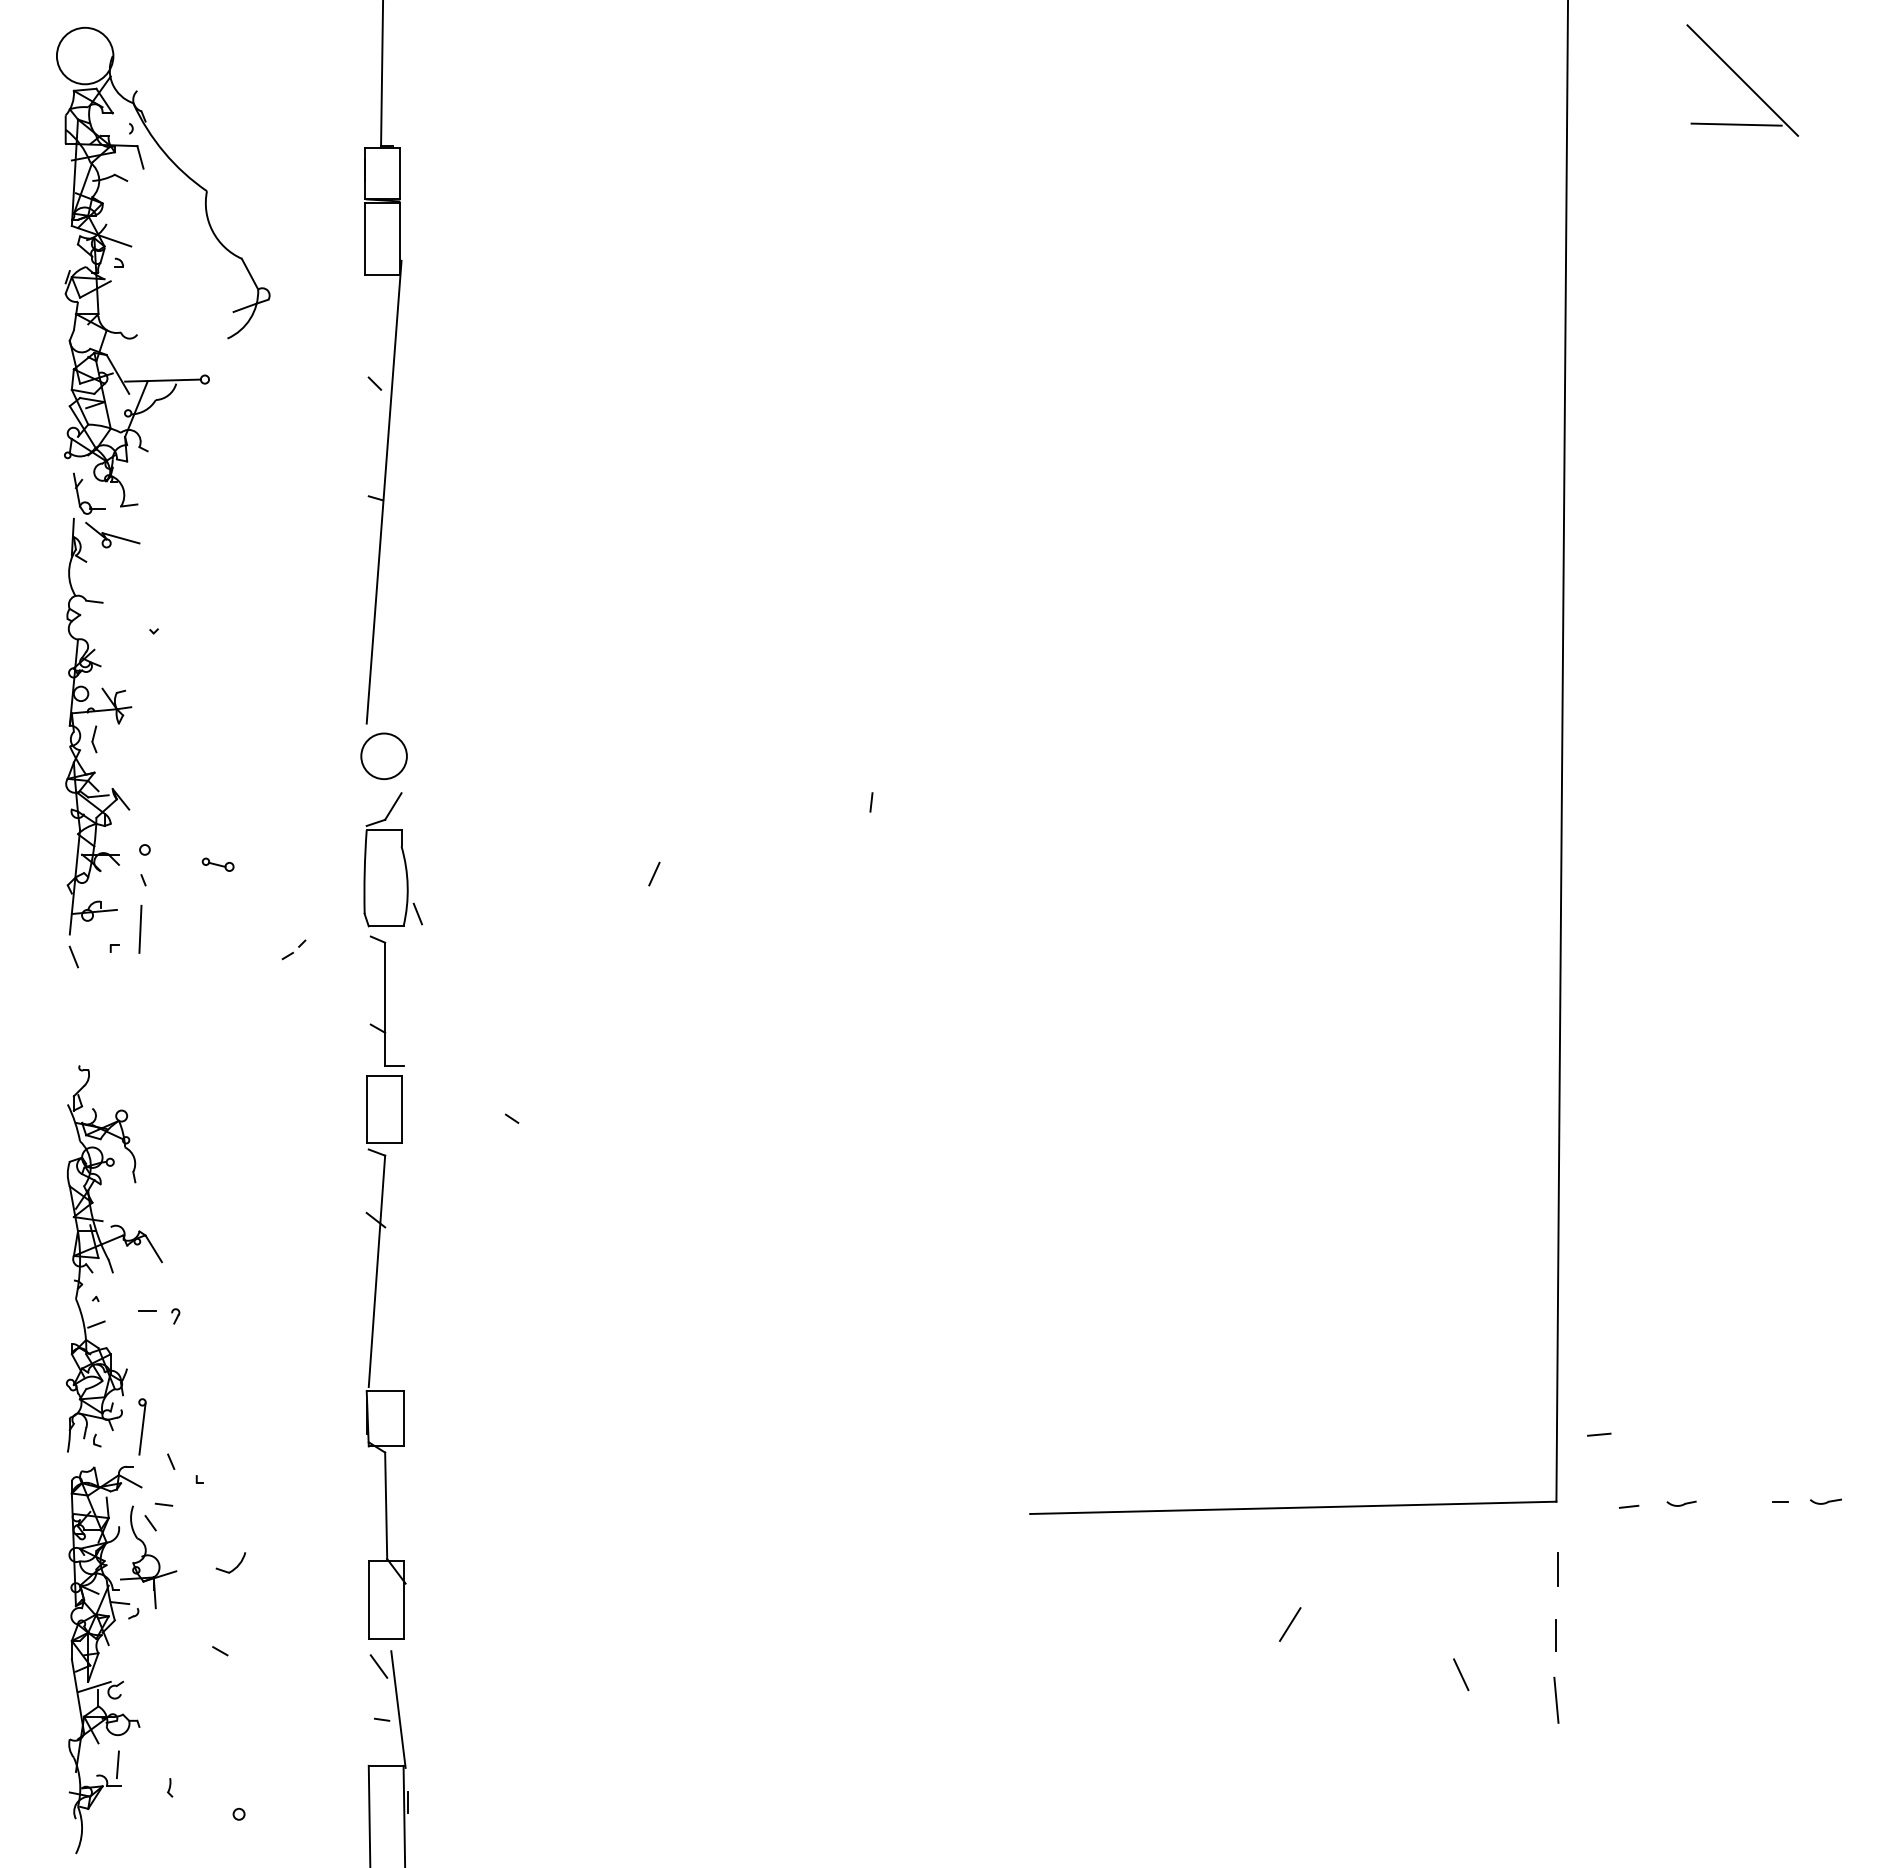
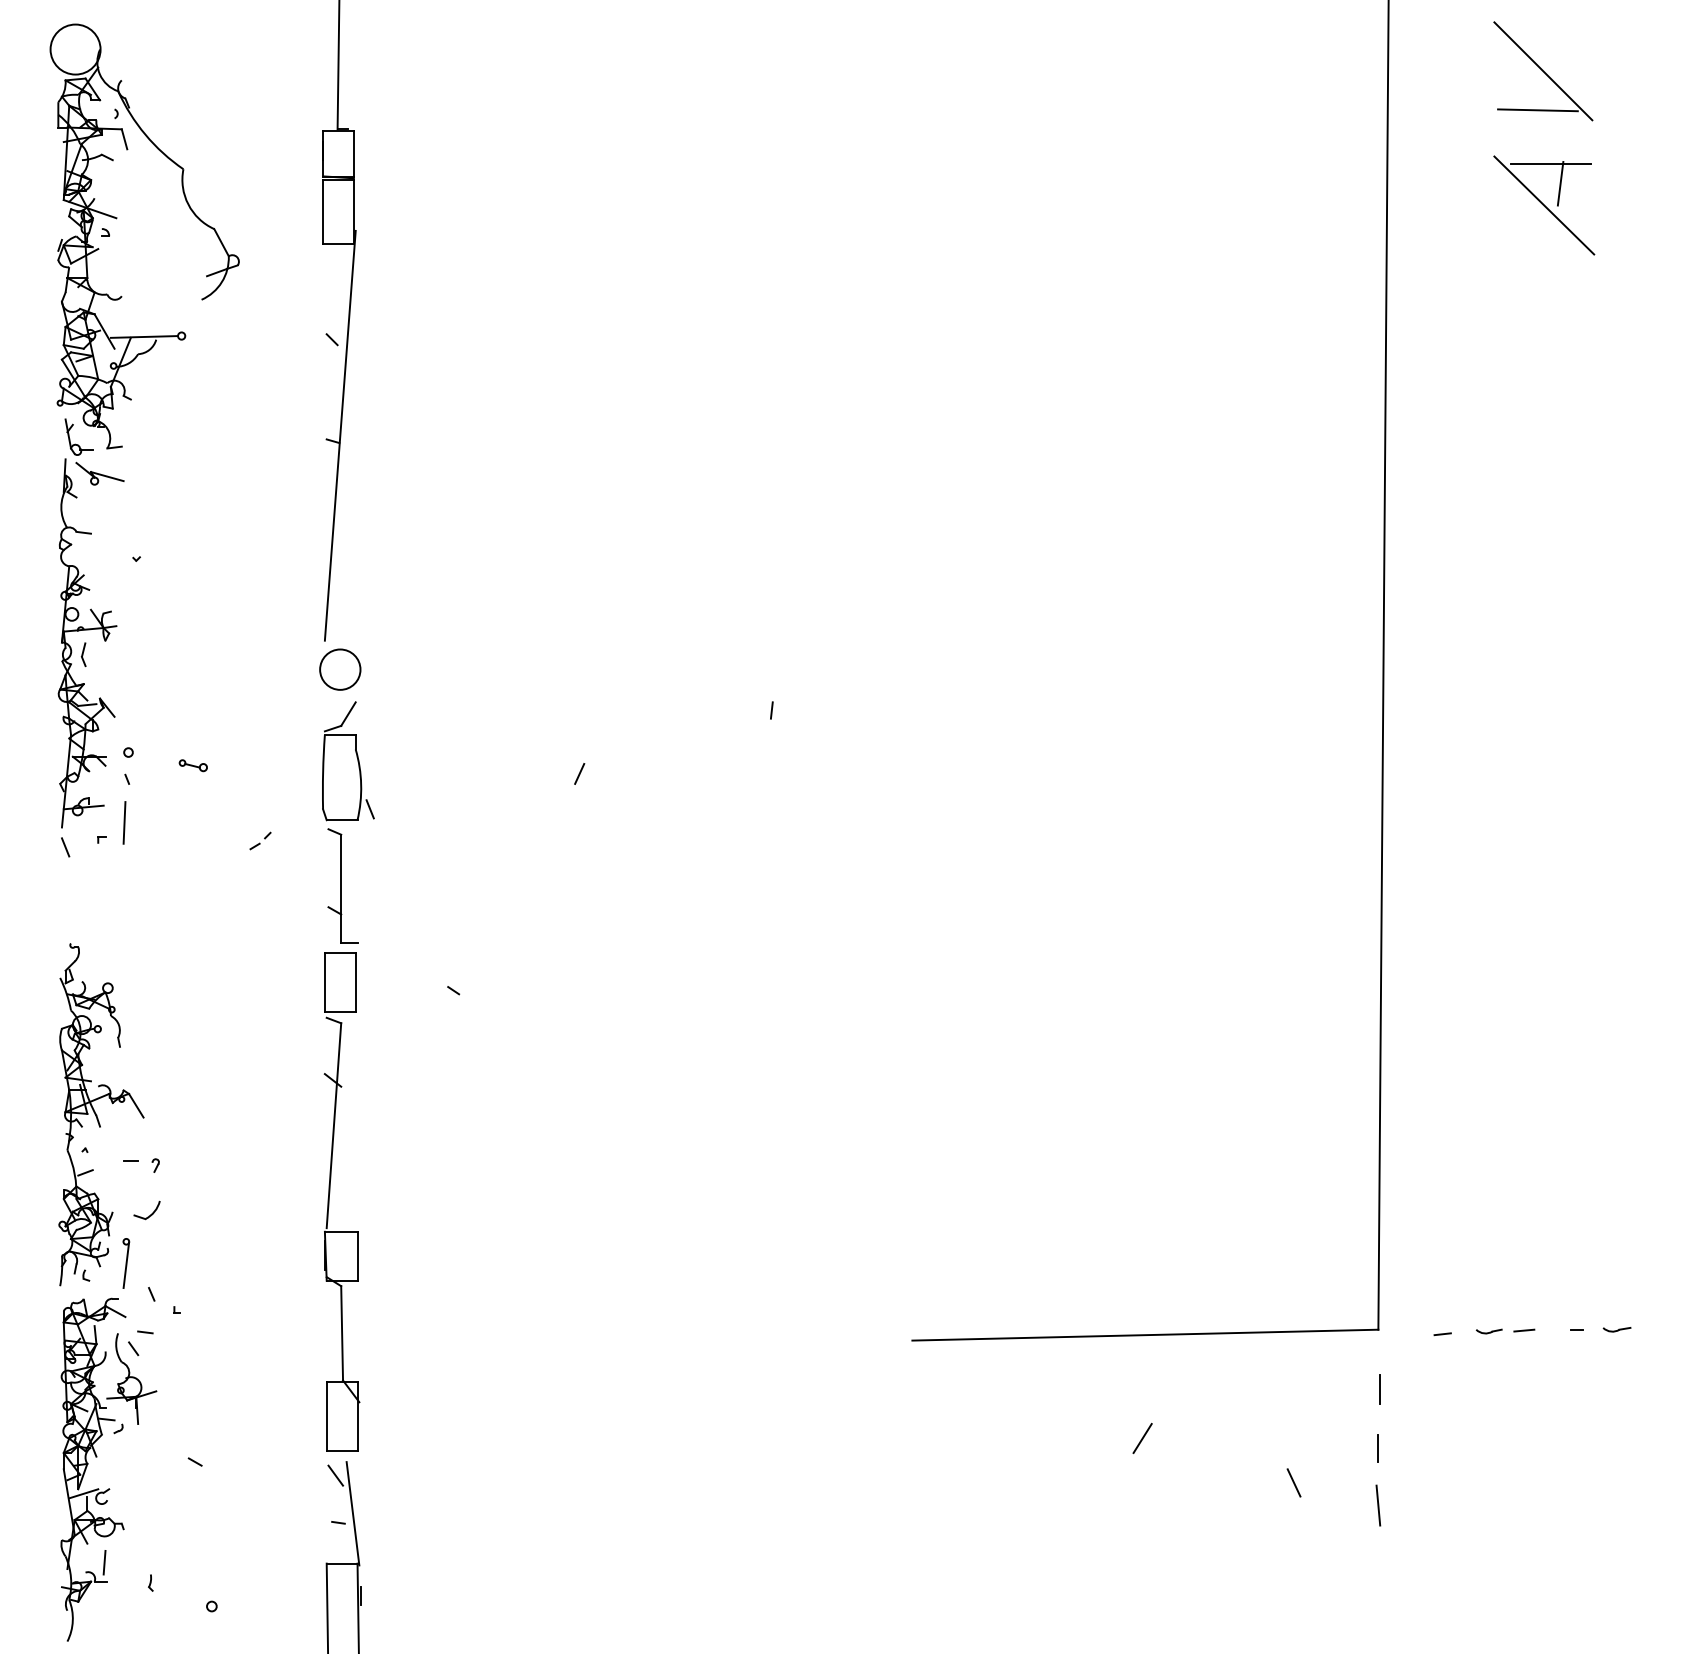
part: (1743, 231) -> (1544, 204), added
line: (1599, 1434) -> (1524, 1330), moved
part: (234, 1567) -> (150, 1214), moved

